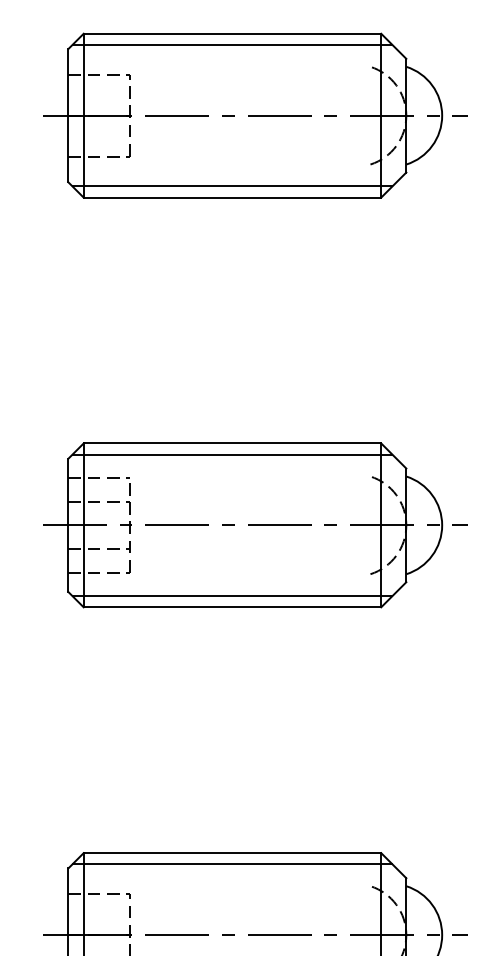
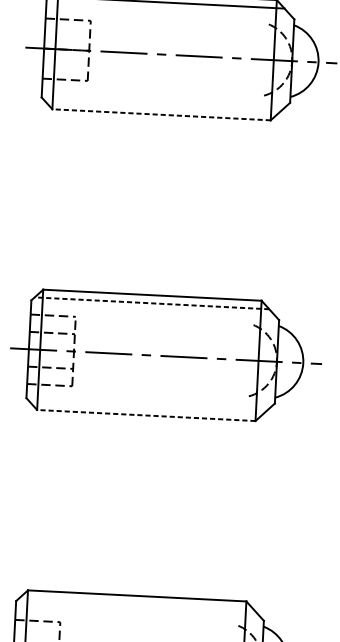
line: (232, 186) -> (162, 106), removed
line: (232, 197) -> (161, 114), solid -> dashed
line: (232, 454) -> (152, 303), solid -> dashed
line: (232, 596) -> (146, 407), removed
line: (232, 607) -> (146, 415), solid -> dashed
line: (232, 864) -> (136, 604), removed

